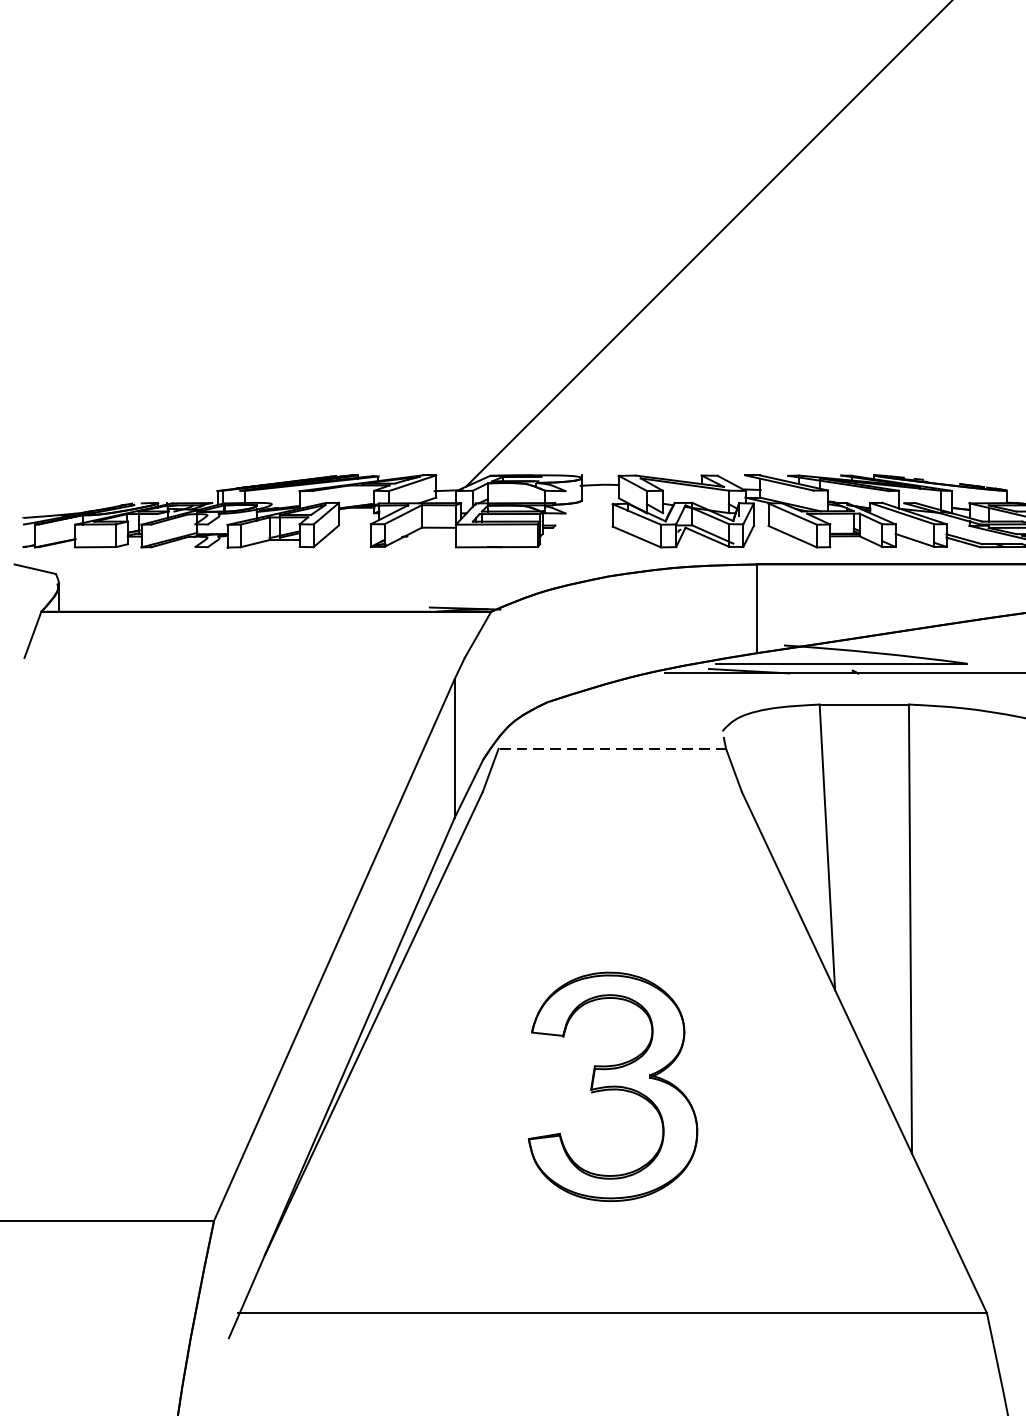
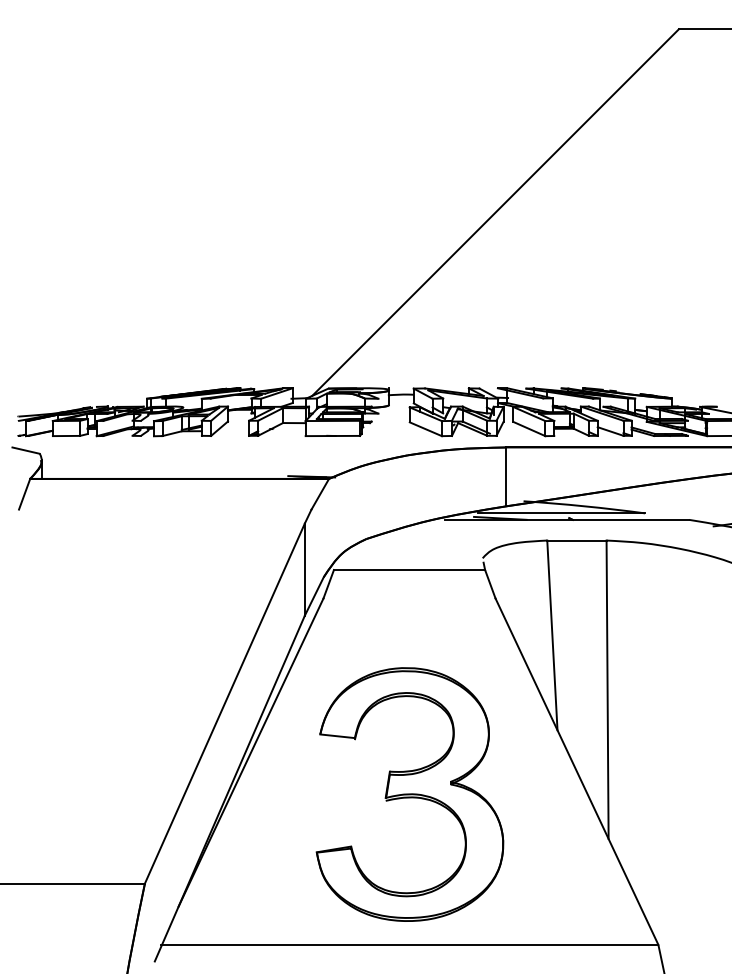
line: (612, 749) -> (409, 570), dashed -> solid
part: (612, 1086) -> (409, 794), size x1.67

